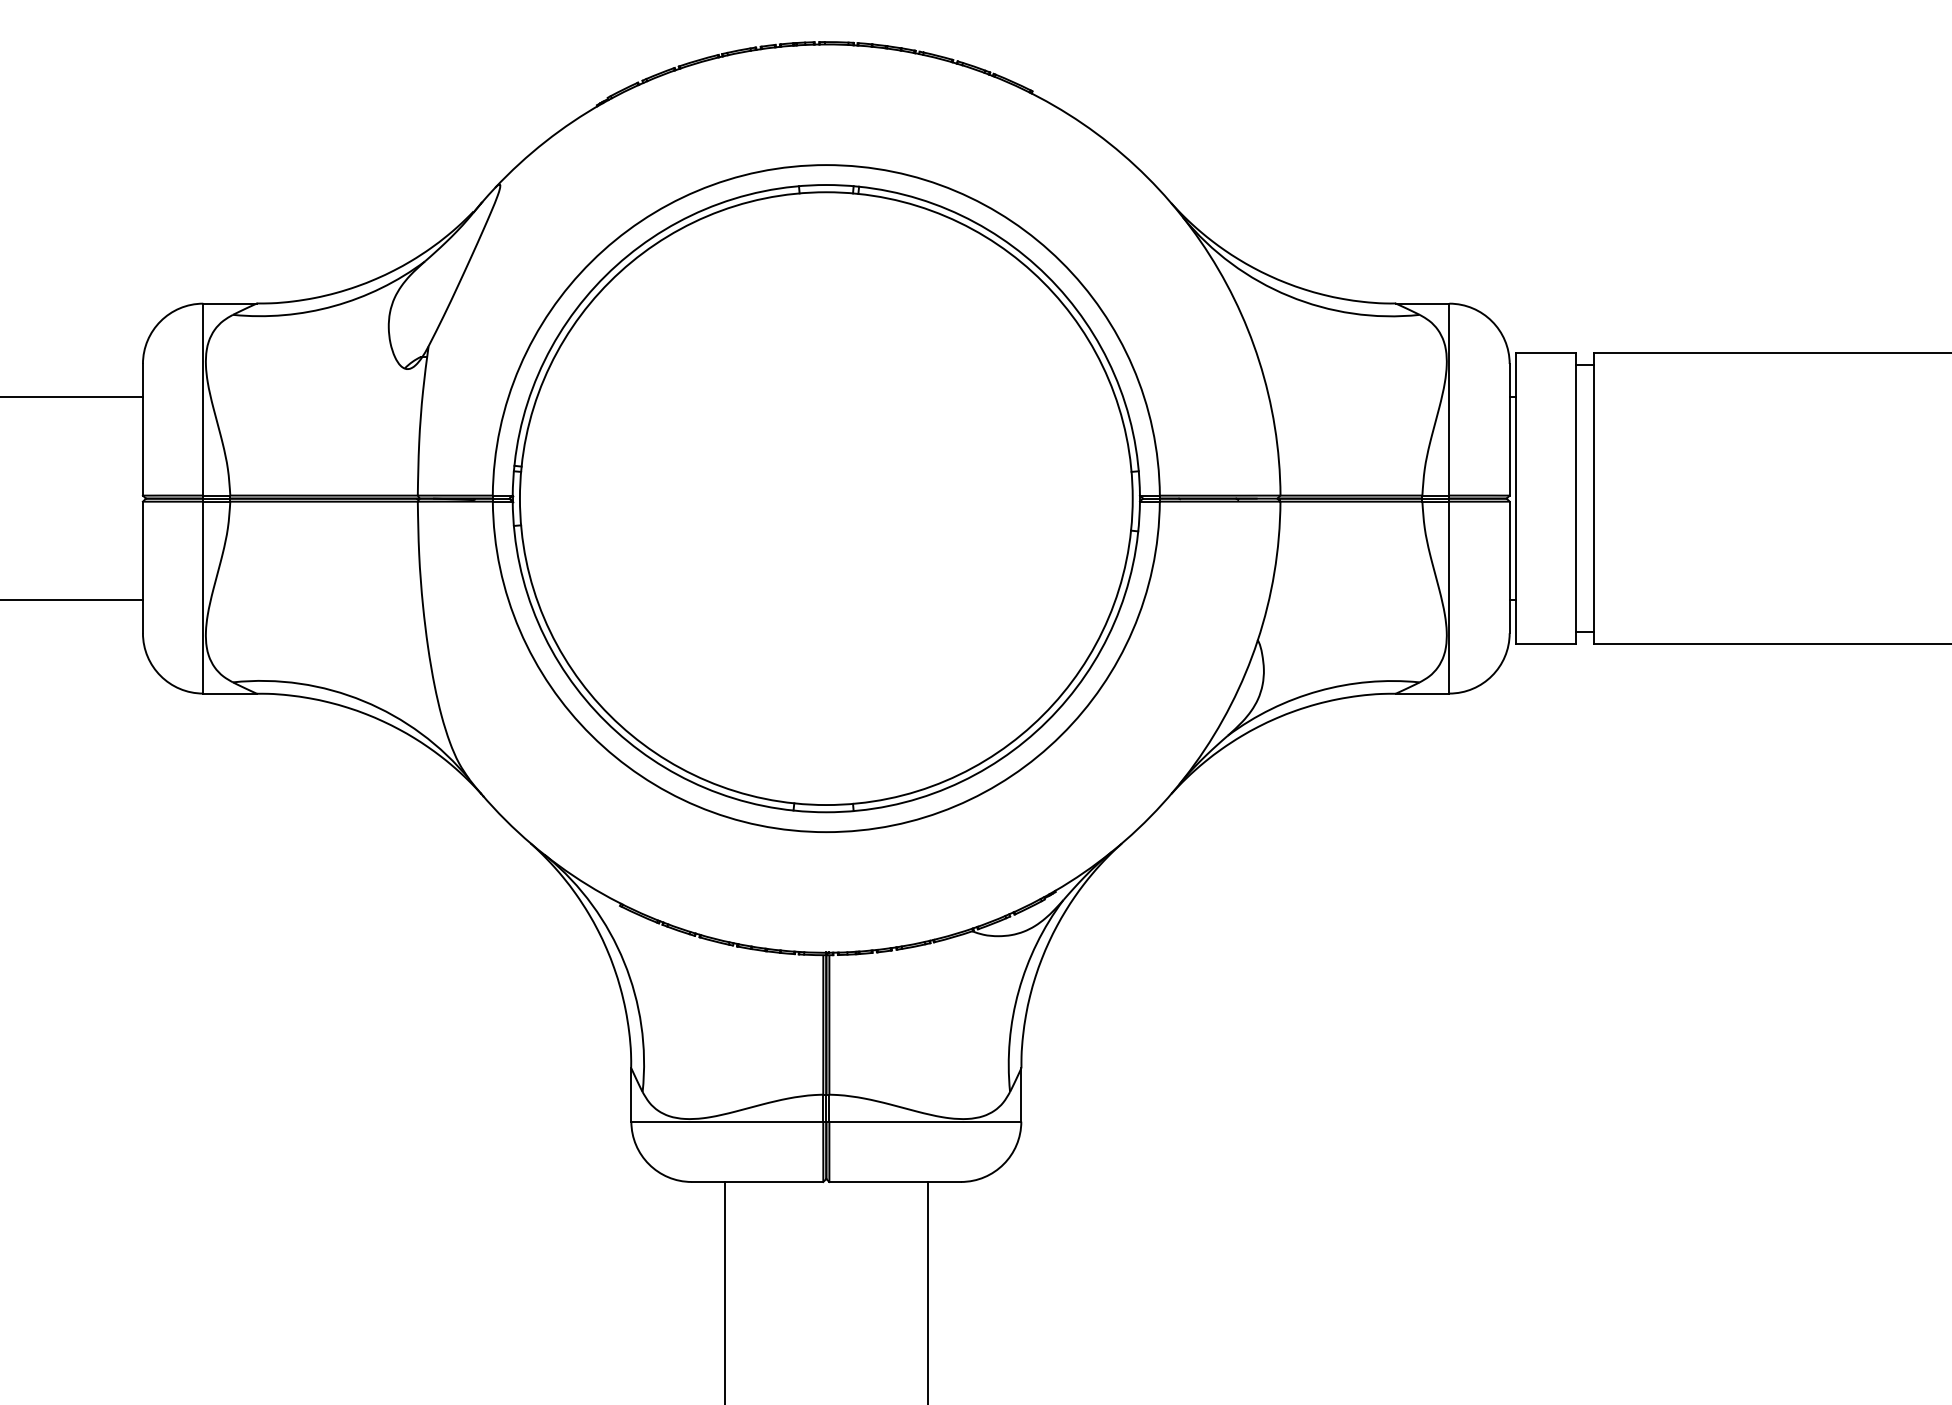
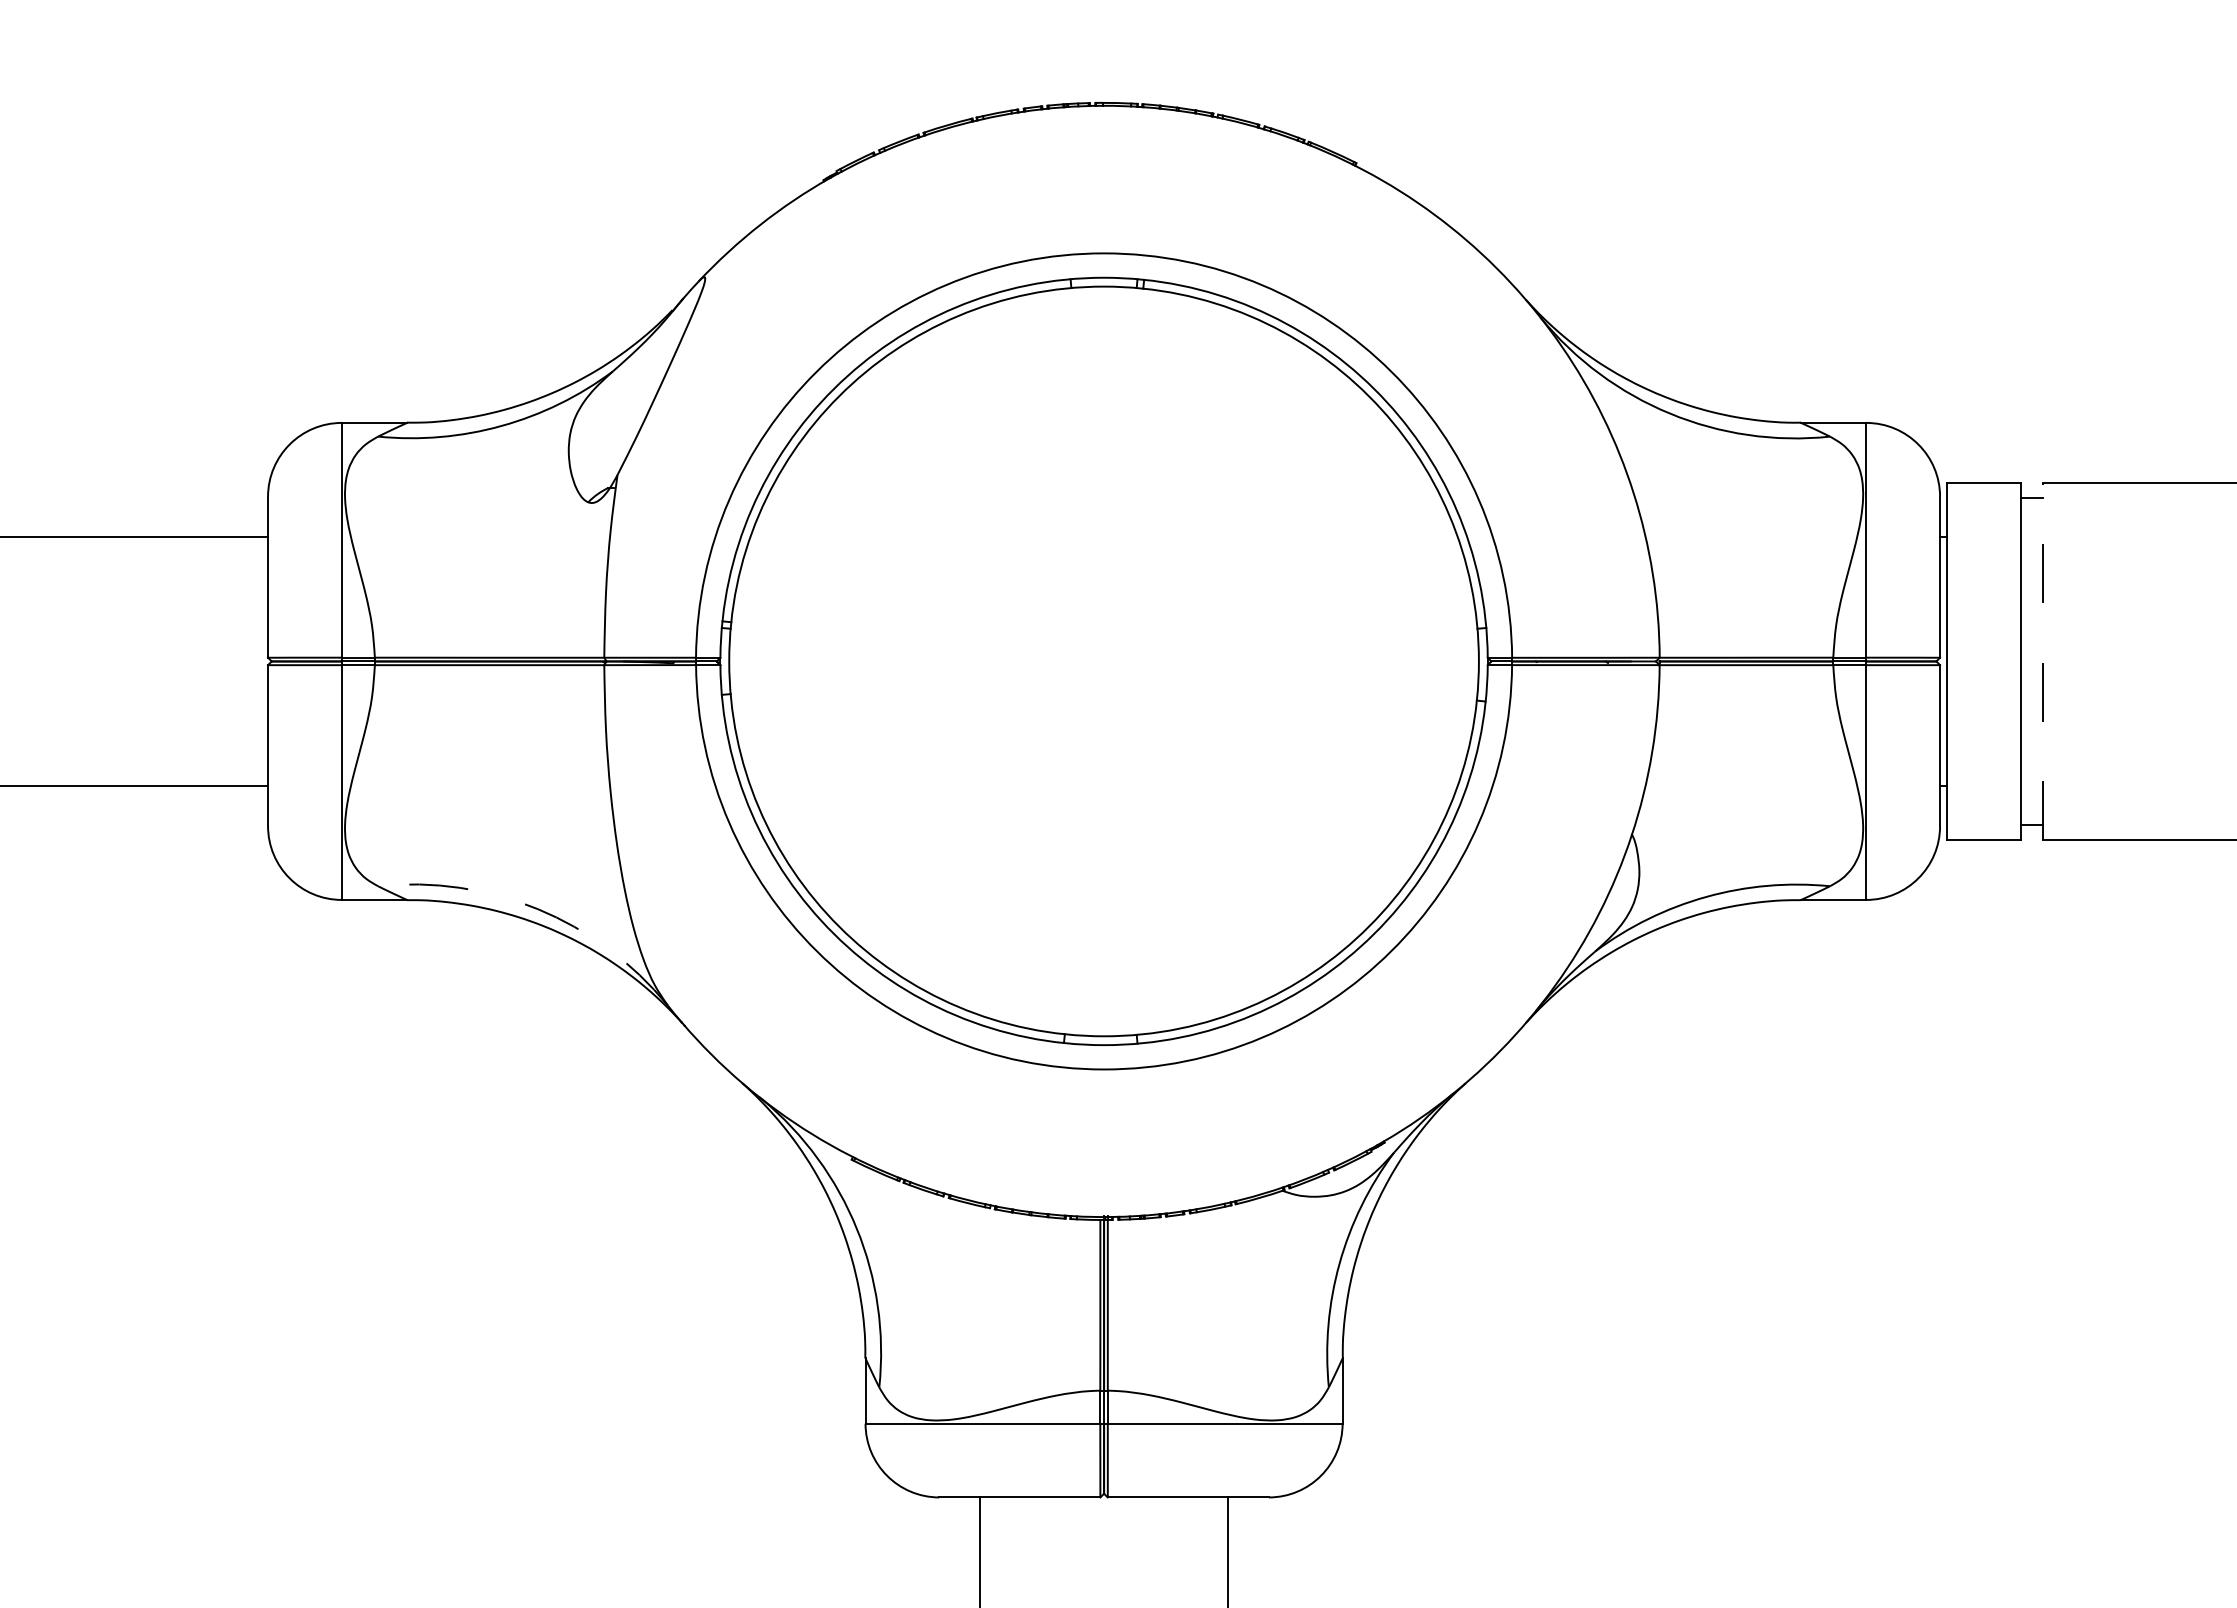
line: (1594, 498) -> (2043, 661), solid -> dashed
arc: (363, 701) -> (537, 909), solid -> dashed

